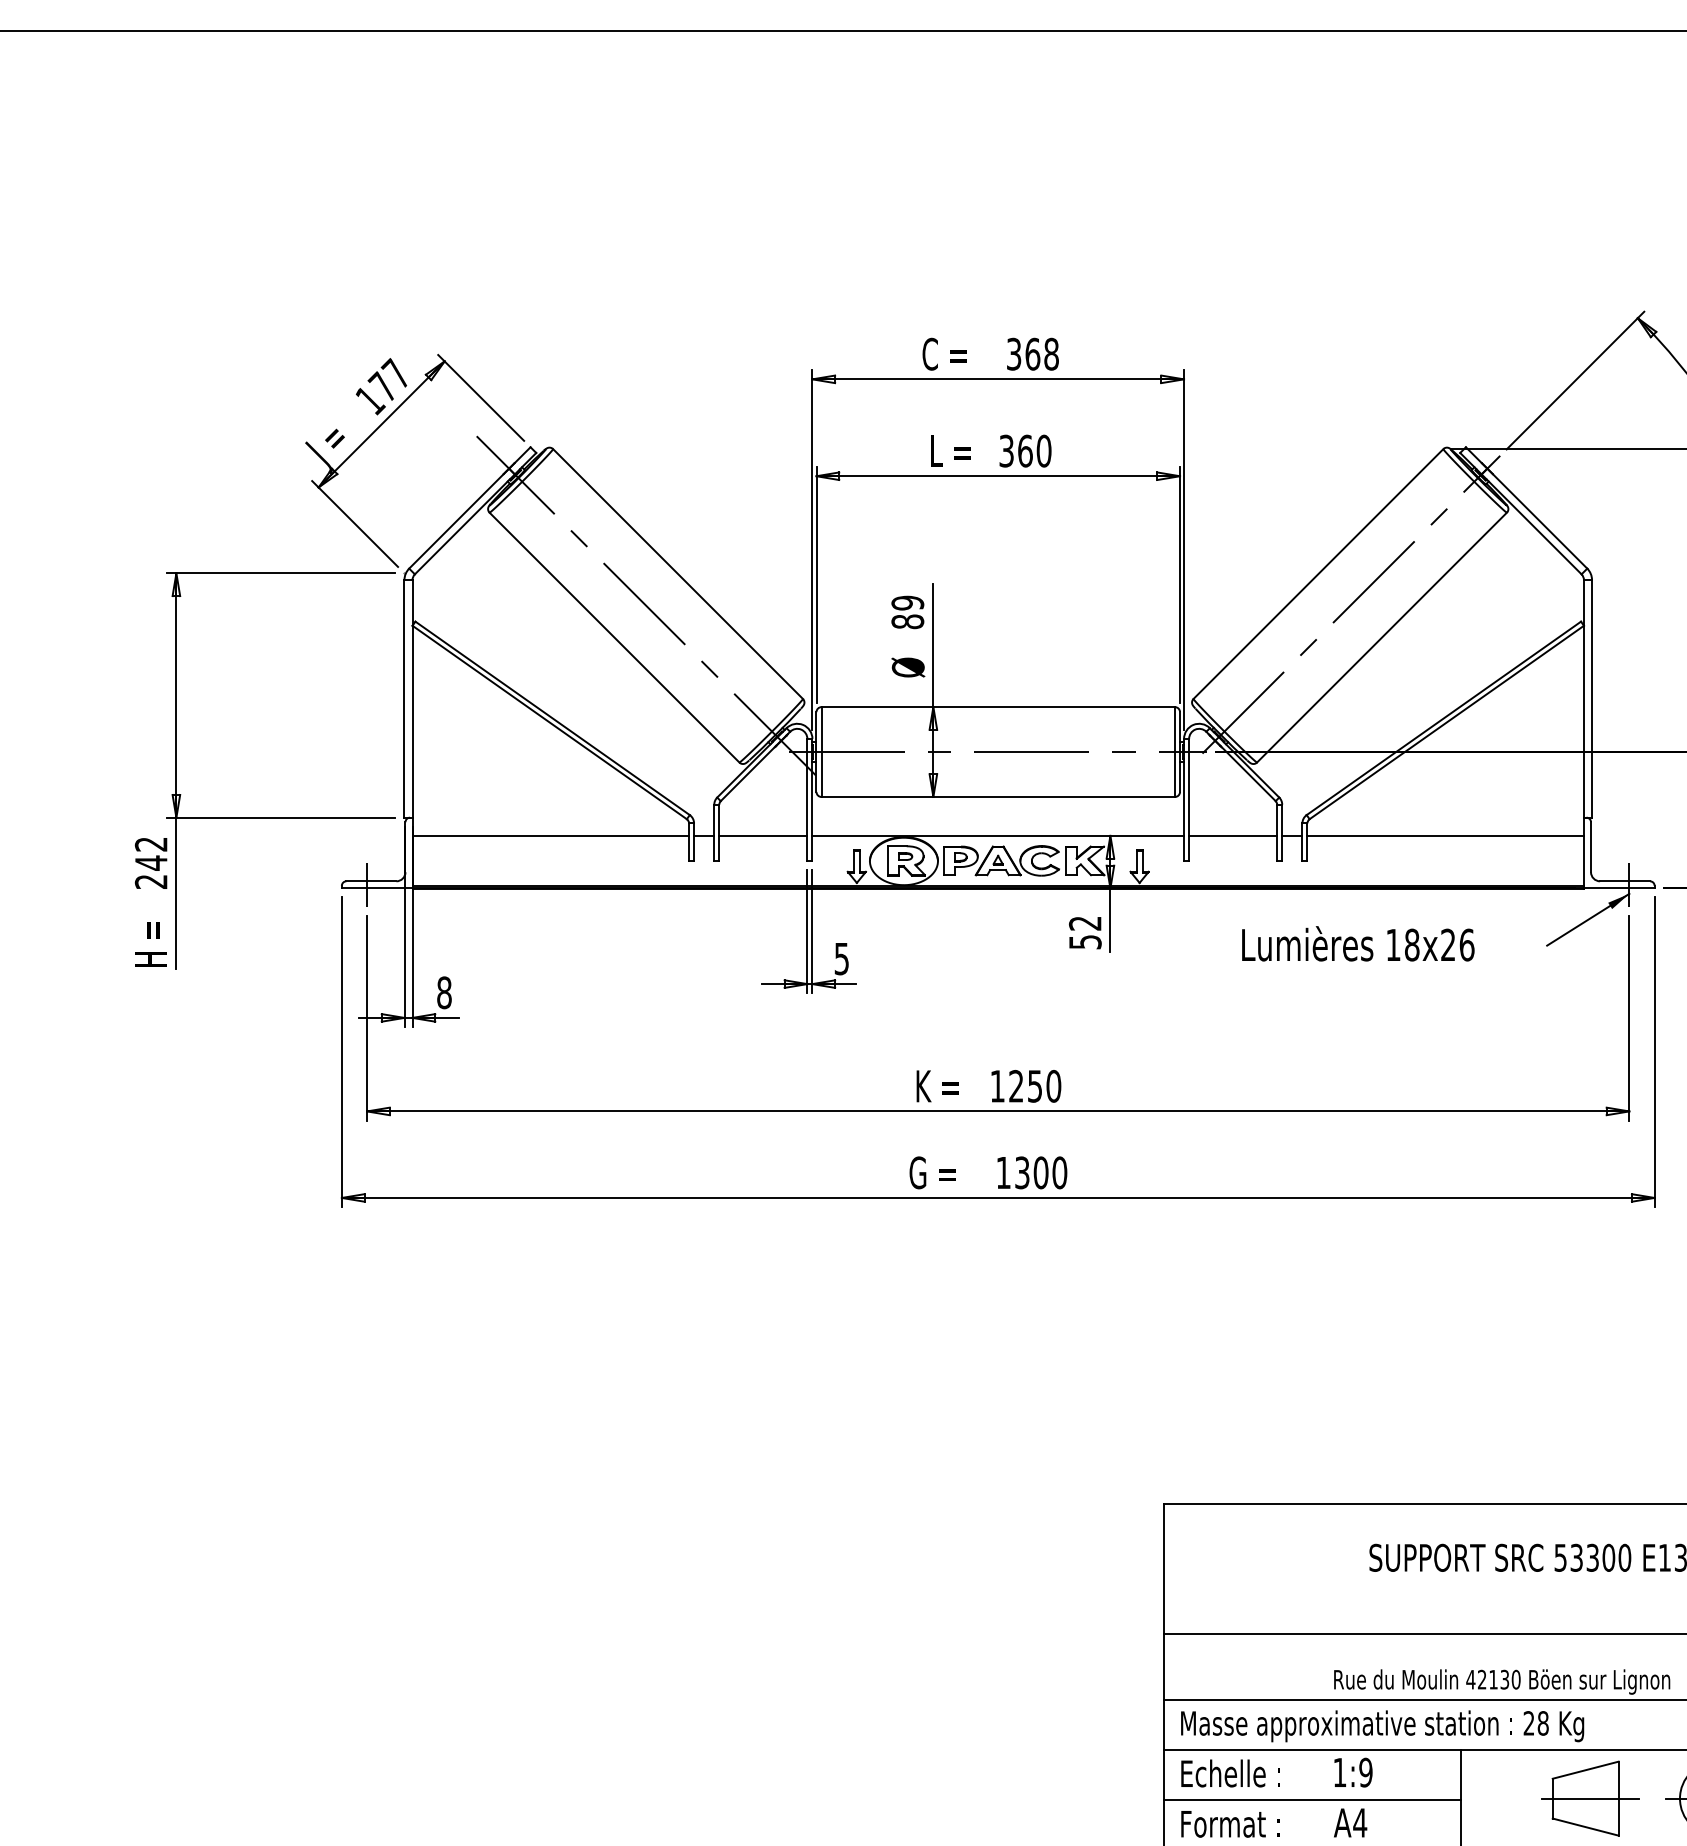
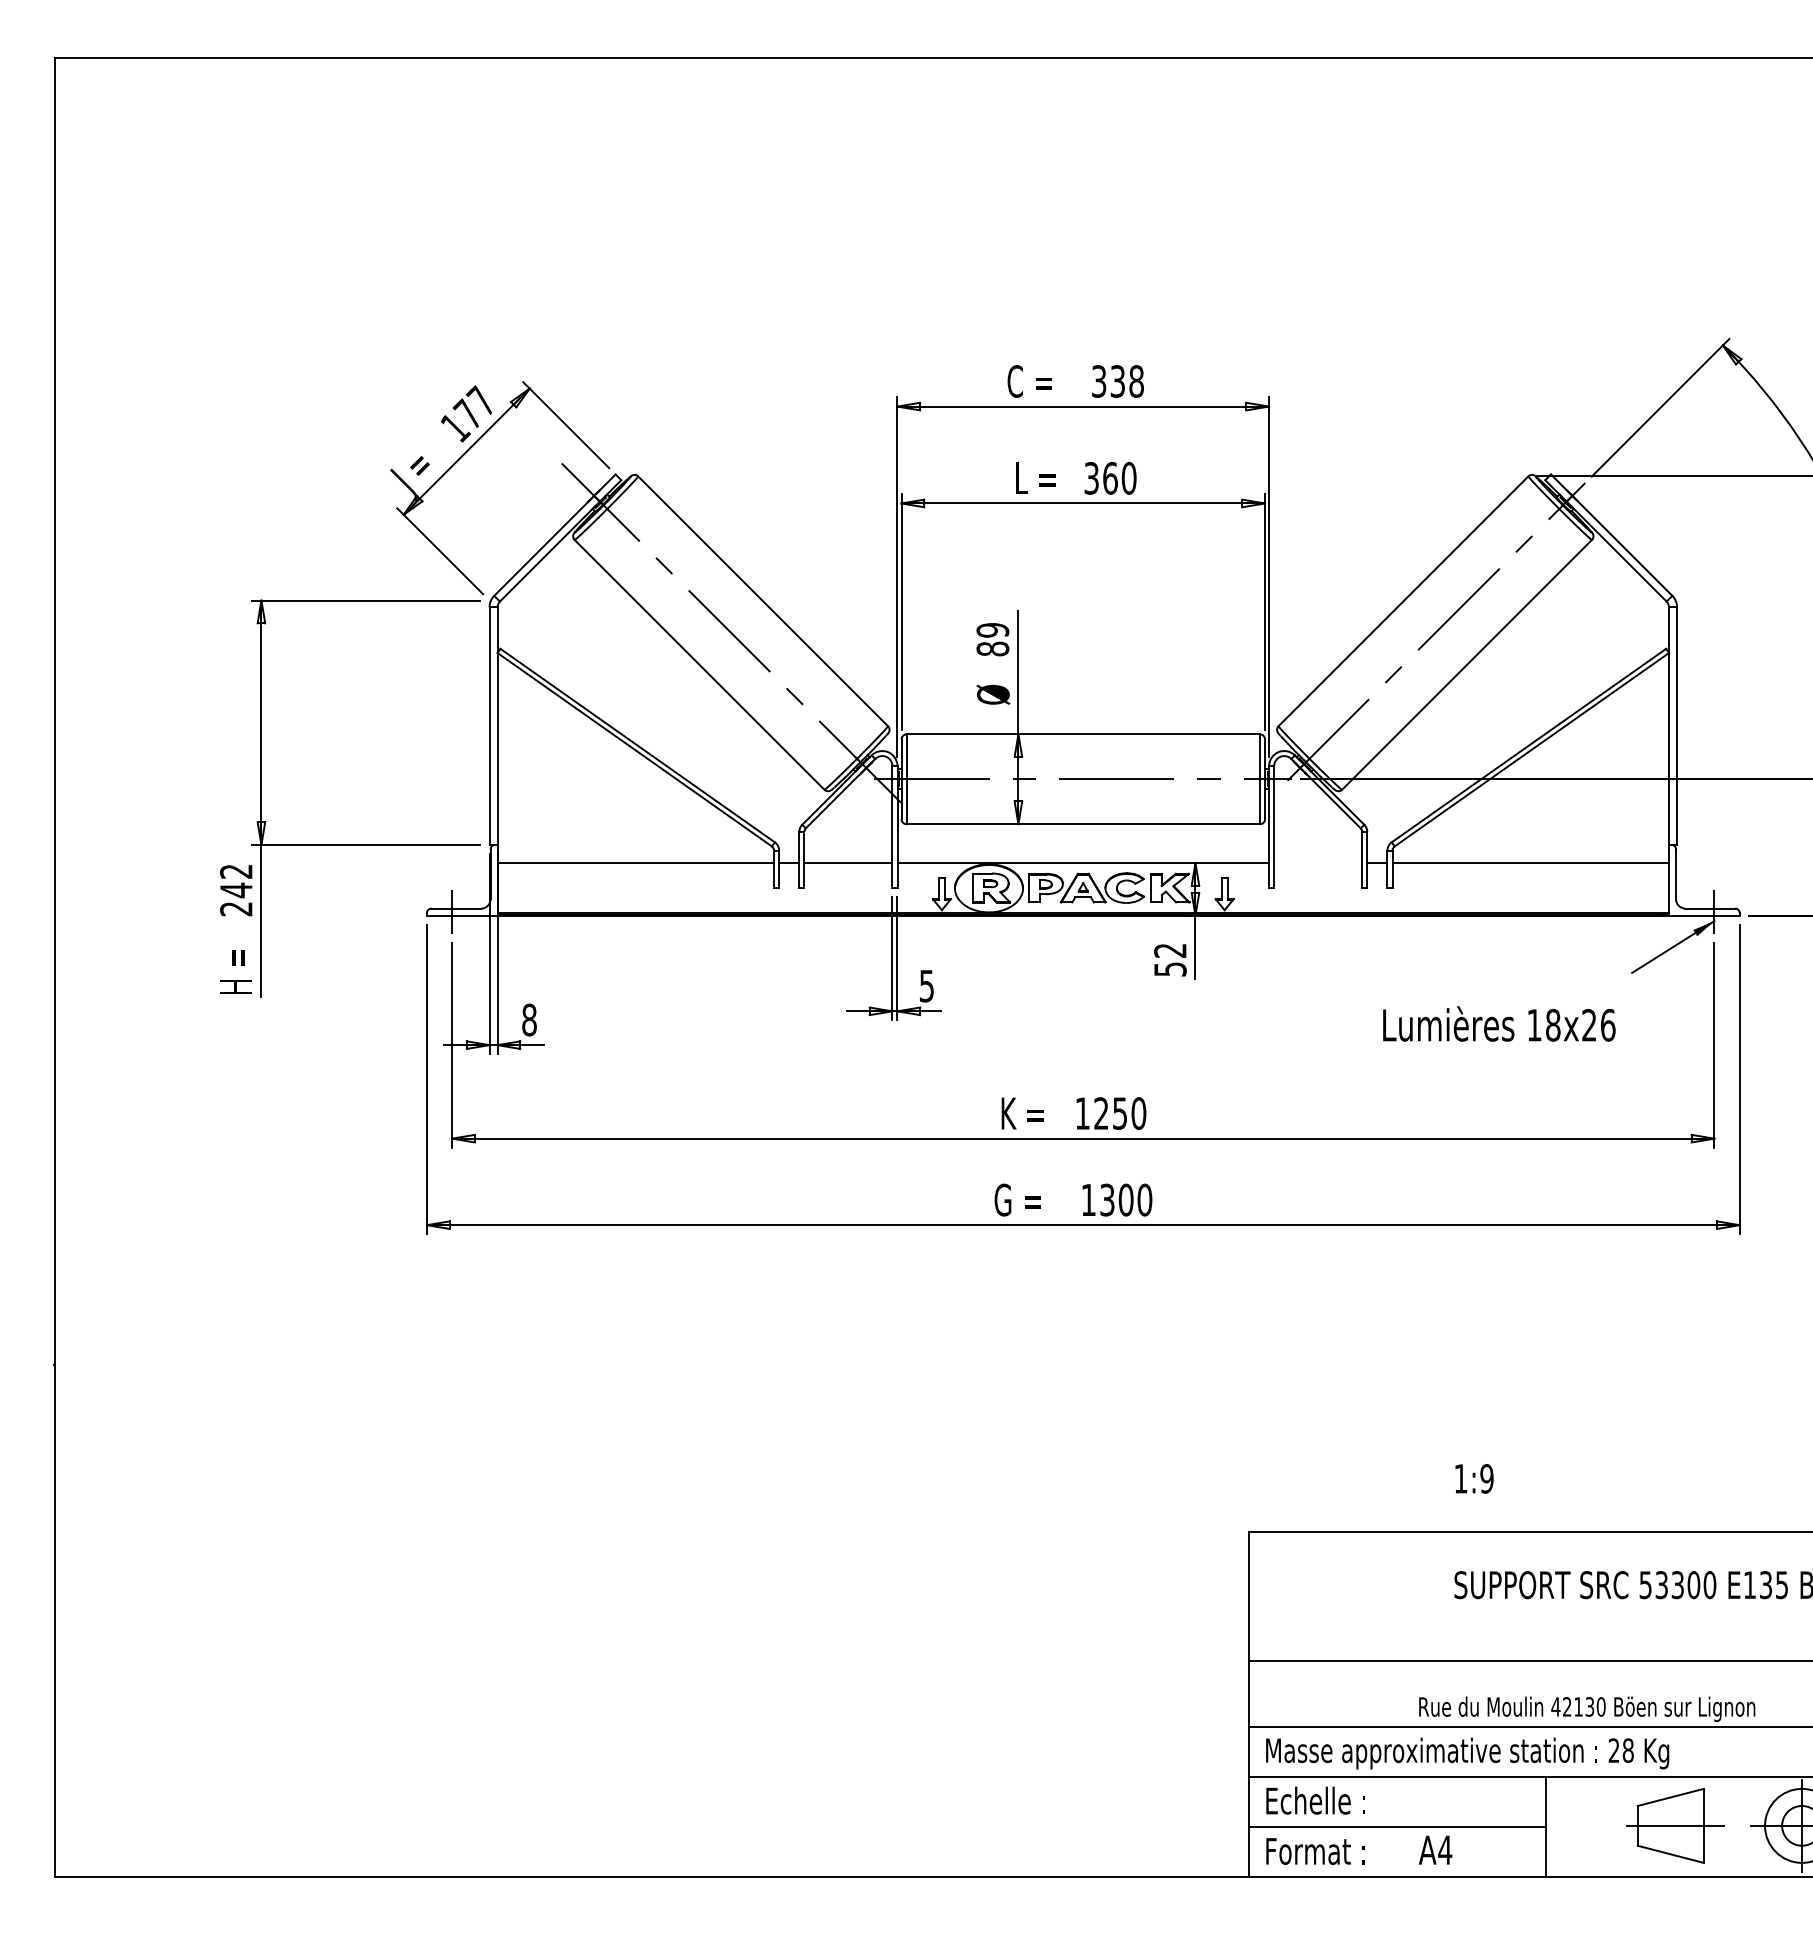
text: (1032, 354) -> (1117, 381), 368 -> 338
line: (1233, 836) -> (1318, 863), removed
text: (1358, 943) -> (1499, 1023), moved
text: (1353, 1772) -> (1474, 1478), moved

